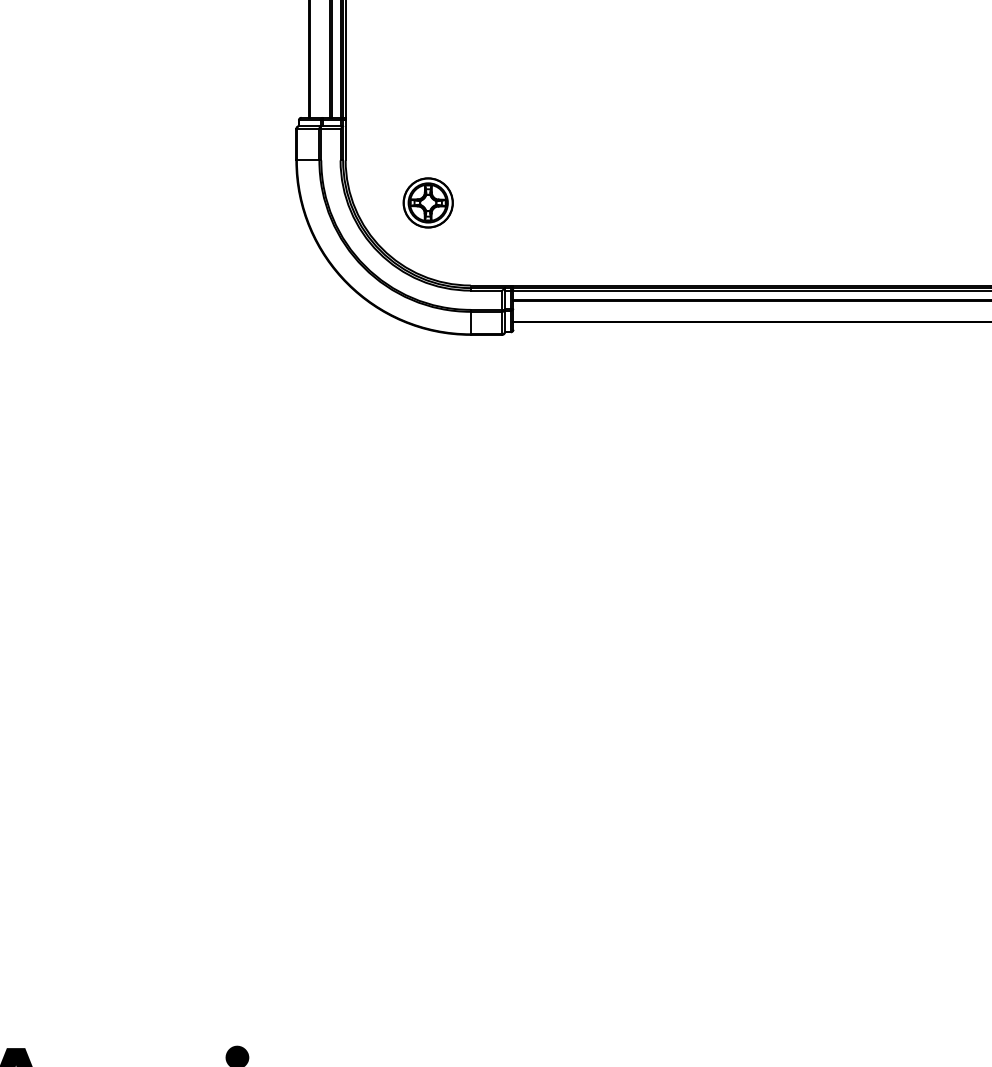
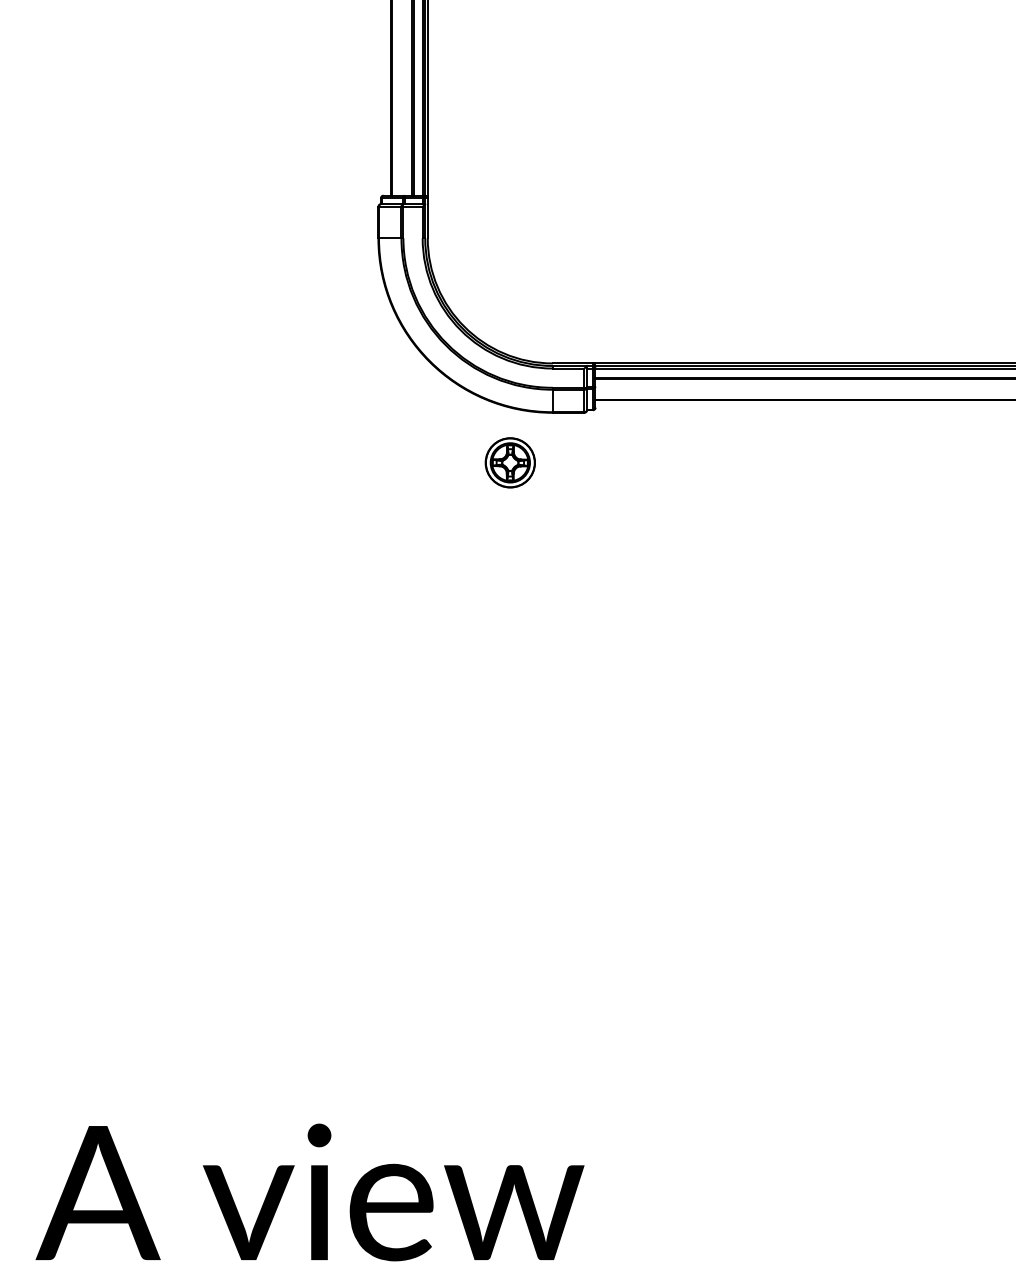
part: (427, 202) -> (509, 462), moved

